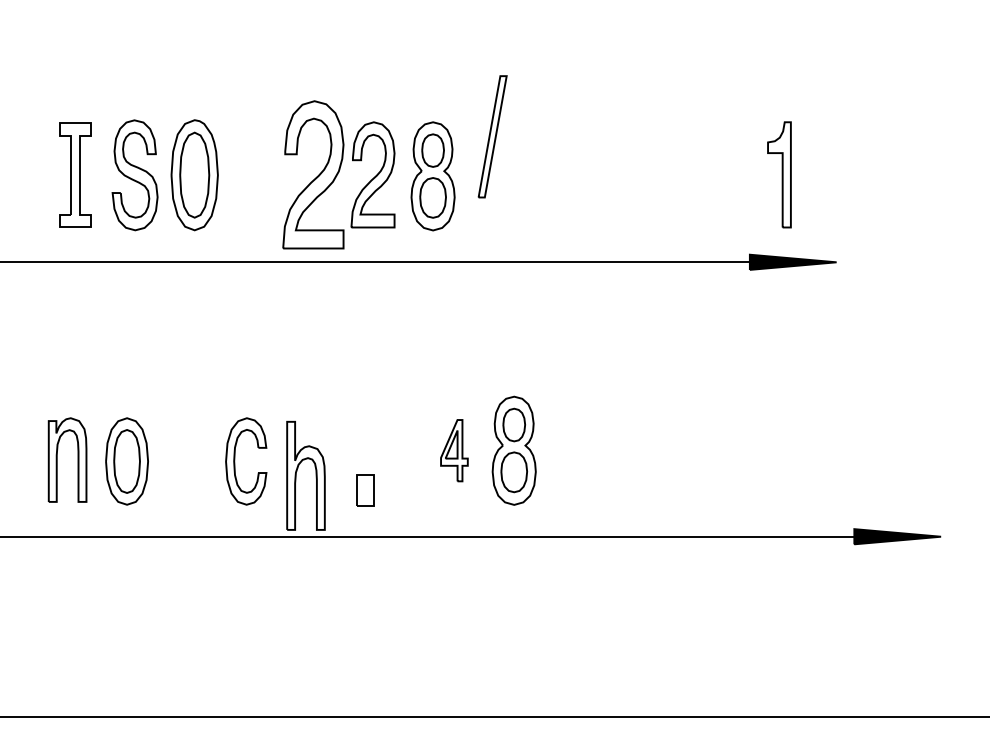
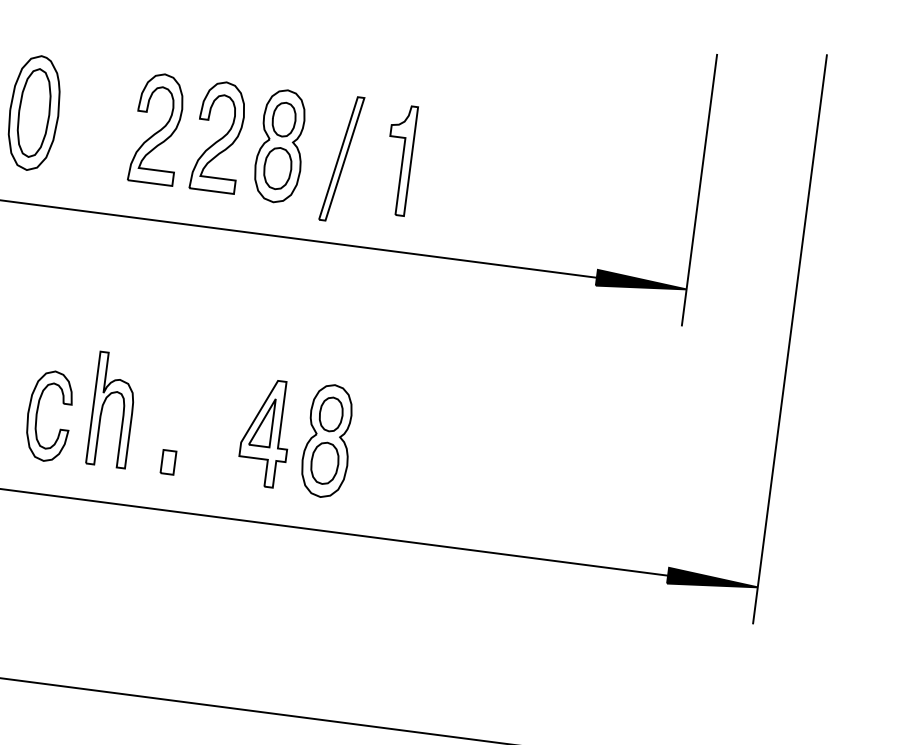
part: (492, 136) -> (341, 158), moved
line: (836, 166) -> (699, 190), added
part: (313, 174) -> (157, 128), size x0.71
part: (779, 174) -> (399, 159), moved
line: (941, 296) -> (790, 338), added
part: (454, 450) -> (266, 432), size x1.67
part: (297, 471) -> (104, 404), moved
part: (365, 490) -> (168, 462), size x0.71

